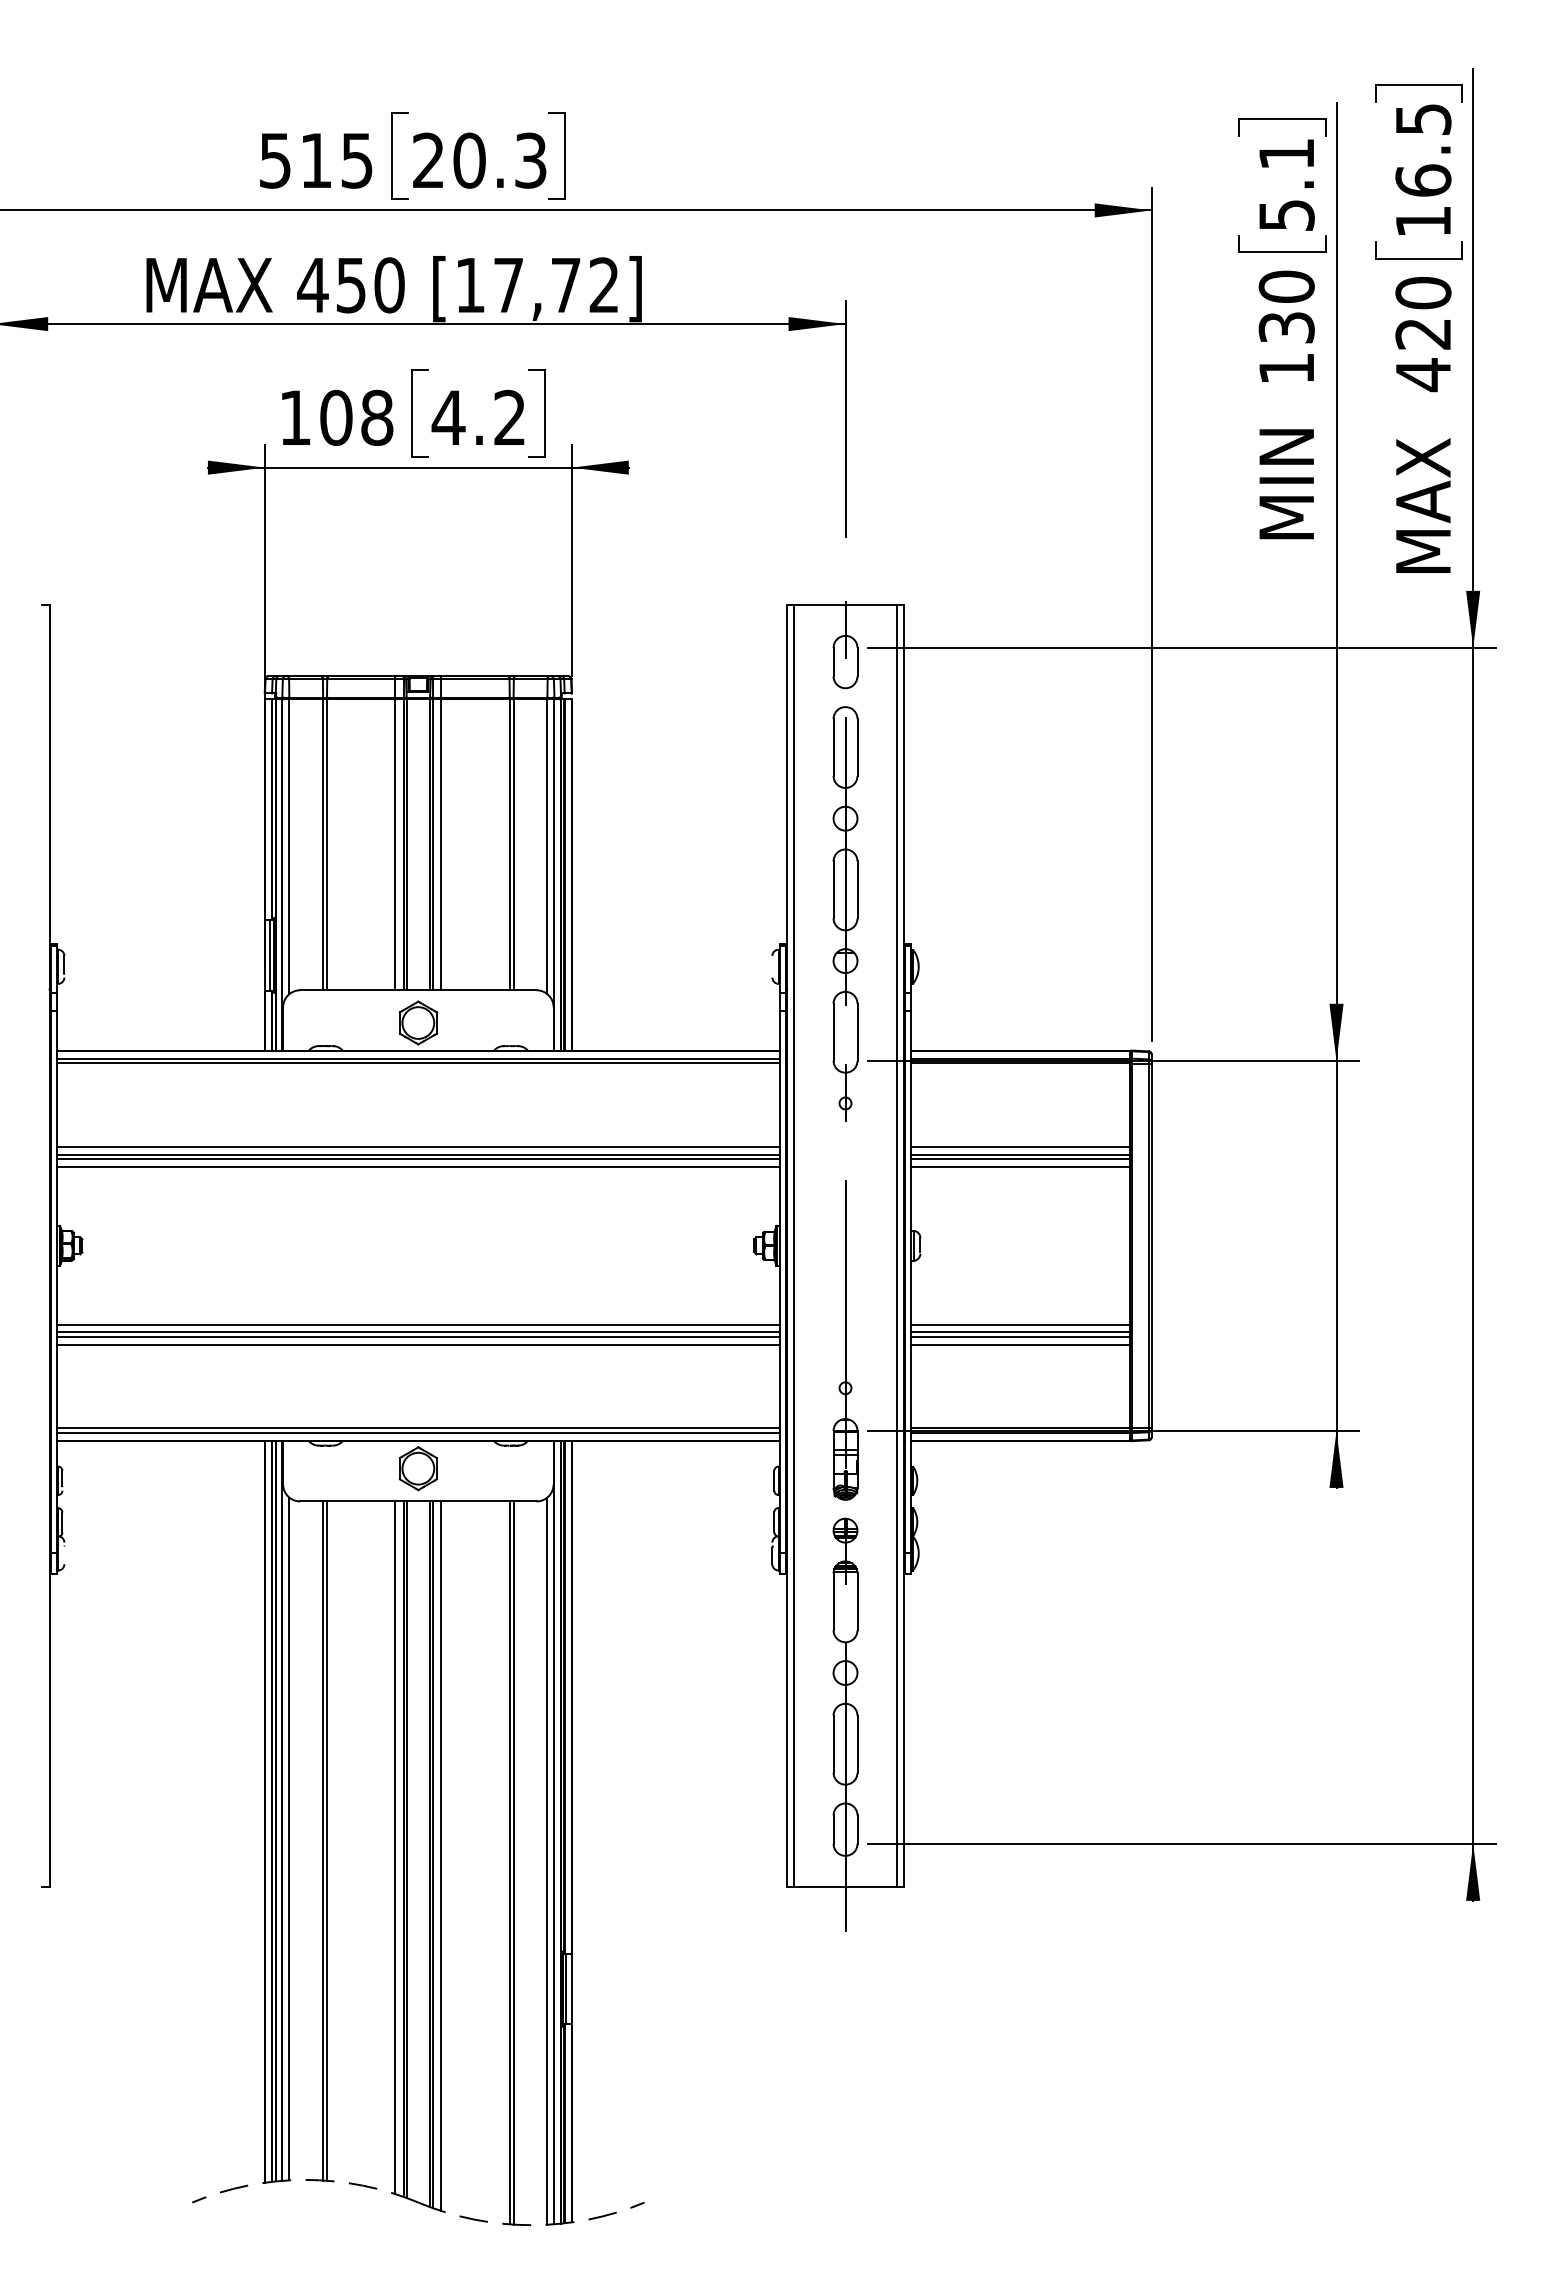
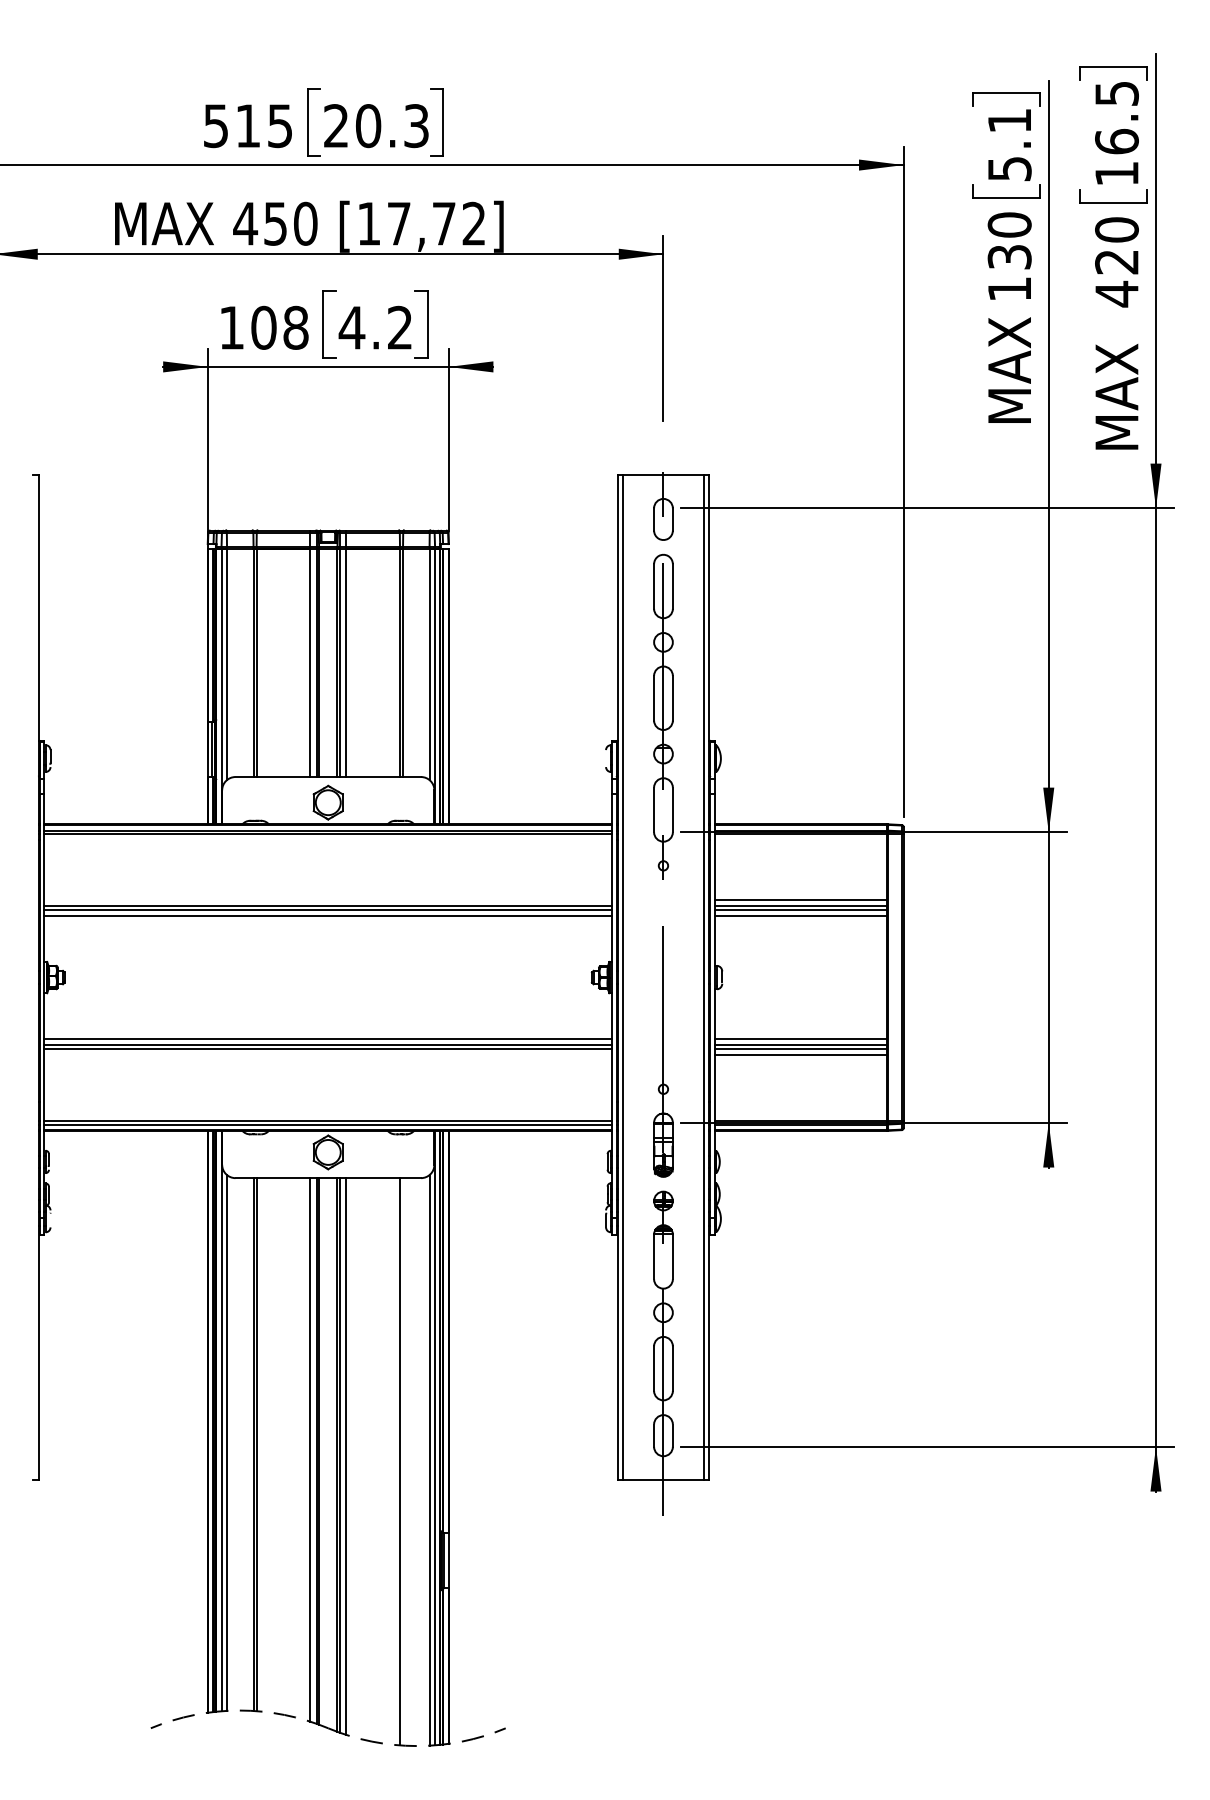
text: (1286, 446) -> (1009, 350), MIN -> MAX
line: (418, 1146) -> (328, 899), removed
line: (418, 1344) -> (328, 1054), removed
line: (513, 1862) -> (402, 1461), removed

